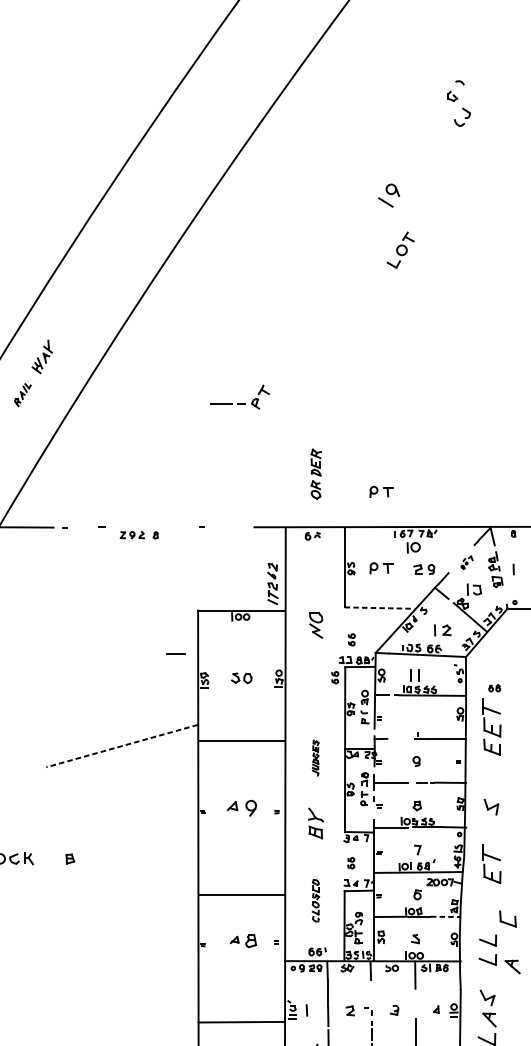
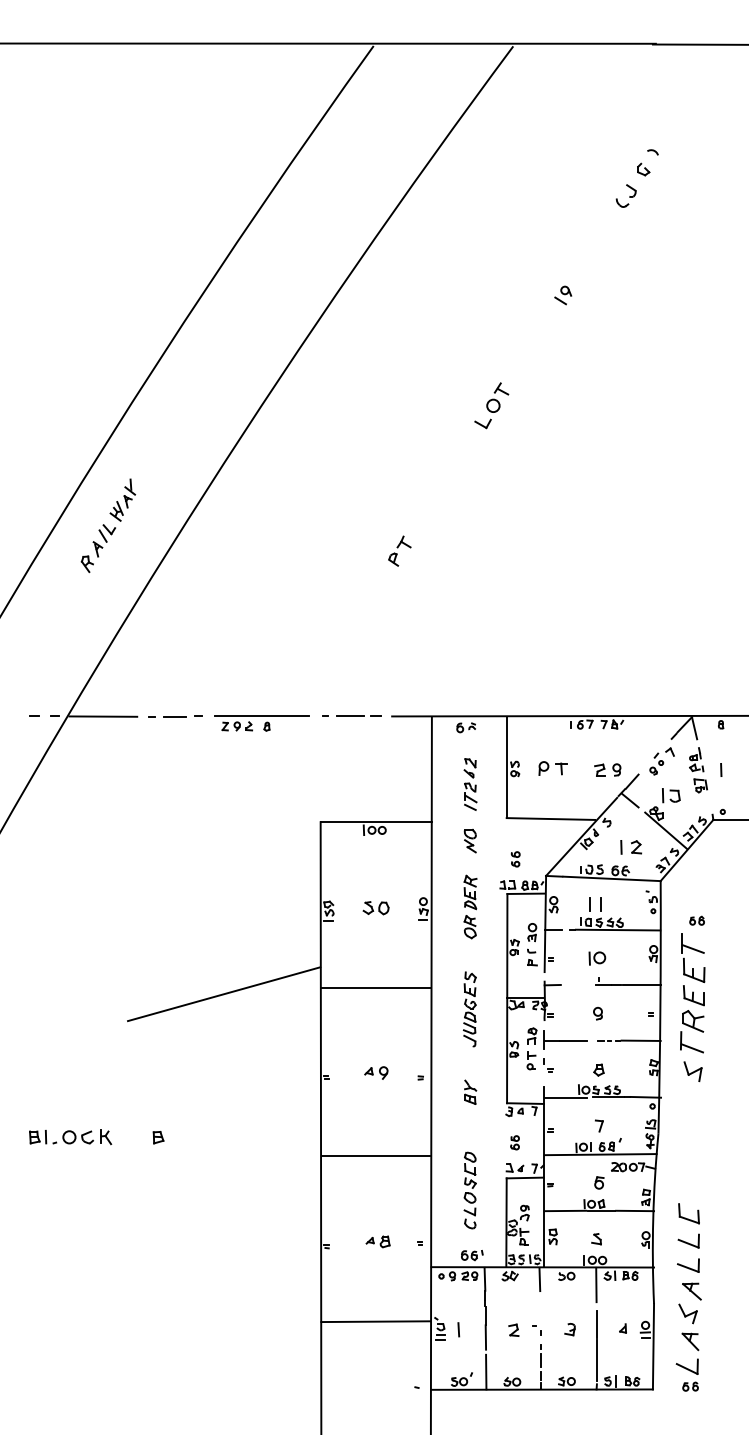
part: (461, 116) -> (625, 195), moved
part: (389, 195) -> (563, 295), size x0.62
part: (400, 250) -> (491, 405), moved
part: (22, 394) -> (97, 548), size x1.67
line: (227, 402) -> (358, 715), moved
part: (316, 473) -> (470, 906), moved
part: (380, 491) -> (552, 671), removed
line: (151, 527) -> (261, 716), added
part: (413, 547) -> (597, 958), moved
part: (466, 562) -> (661, 761), size x1.67
part: (272, 584) -> (470, 784), moved
line: (379, 608) -> (551, 819), dashed -> solid
part: (315, 625) -> (469, 841), size x0.71
line: (175, 654) -> (174, 716), moved
part: (335, 677) -> (494, 907), removed
line: (122, 746) -> (224, 994), dashed -> solid
part: (315, 758) -> (469, 1009), size x1.67
part: (491, 775) -> (692, 1031), added
part: (242, 807) -> (376, 1072), size x0.62
part: (316, 822) -> (470, 1091), size x0.62
part: (494, 859) -> (696, 1137), removed
line: (242, 895) -> (376, 1156), moved
part: (315, 900) -> (469, 1190), size x1.43
line: (446, 916) -> (635, 1210), dashed -> solid
part: (507, 918) -> (688, 1213), moved
part: (242, 940) -> (377, 1241), size x0.71
part: (512, 966) -> (691, 1291), moved
line: (415, 1006) -> (596, 1324), added
line: (241, 1022) -> (375, 1321), moved

